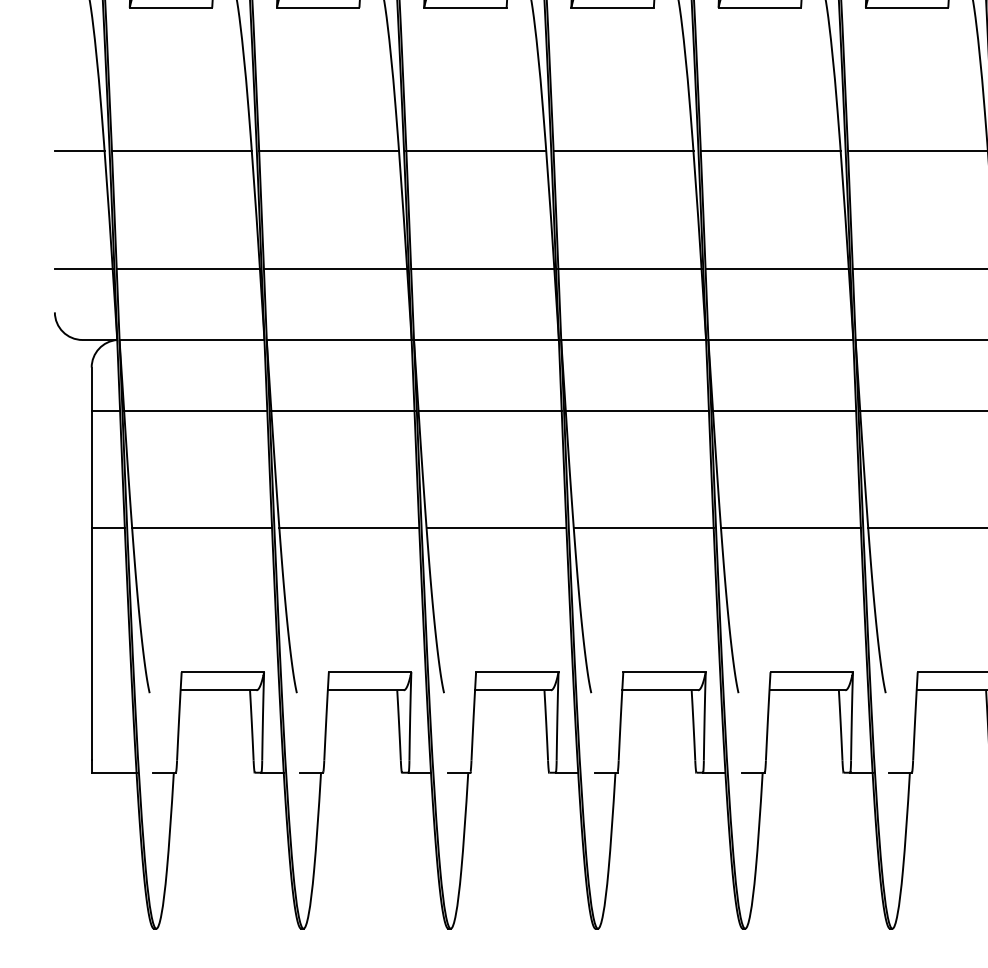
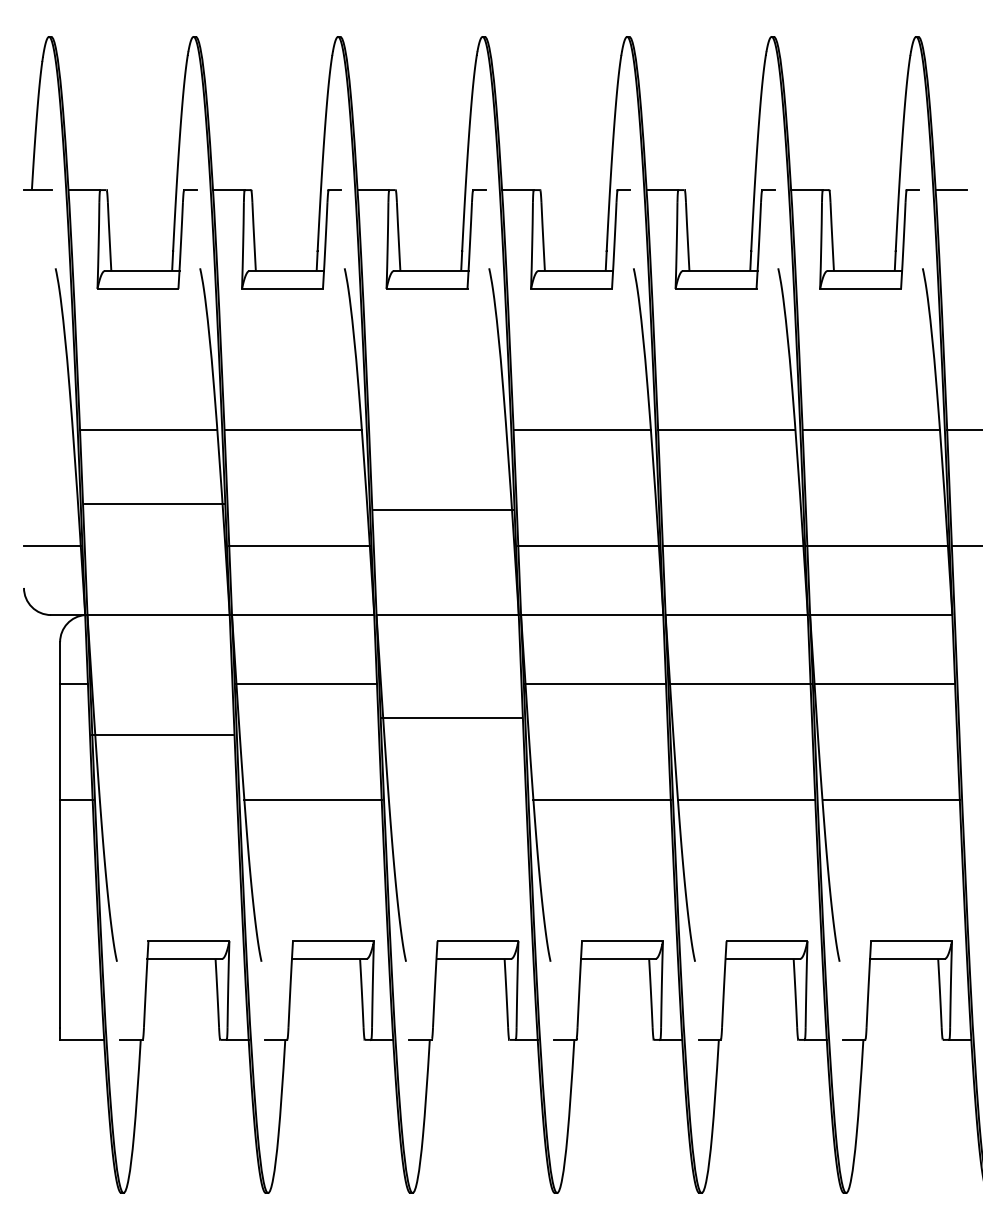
line: (78, 151) -> (47, 430), removed
line: (476, 151) -> (437, 430), removed
line: (187, 269) -> (154, 503), moved
line: (482, 269) -> (443, 509), moved
line: (194, 410) -> (161, 735), moved
line: (489, 410) -> (450, 718), moved
line: (202, 527) -> (168, 799), removed
line: (496, 527) -> (457, 799), removed

